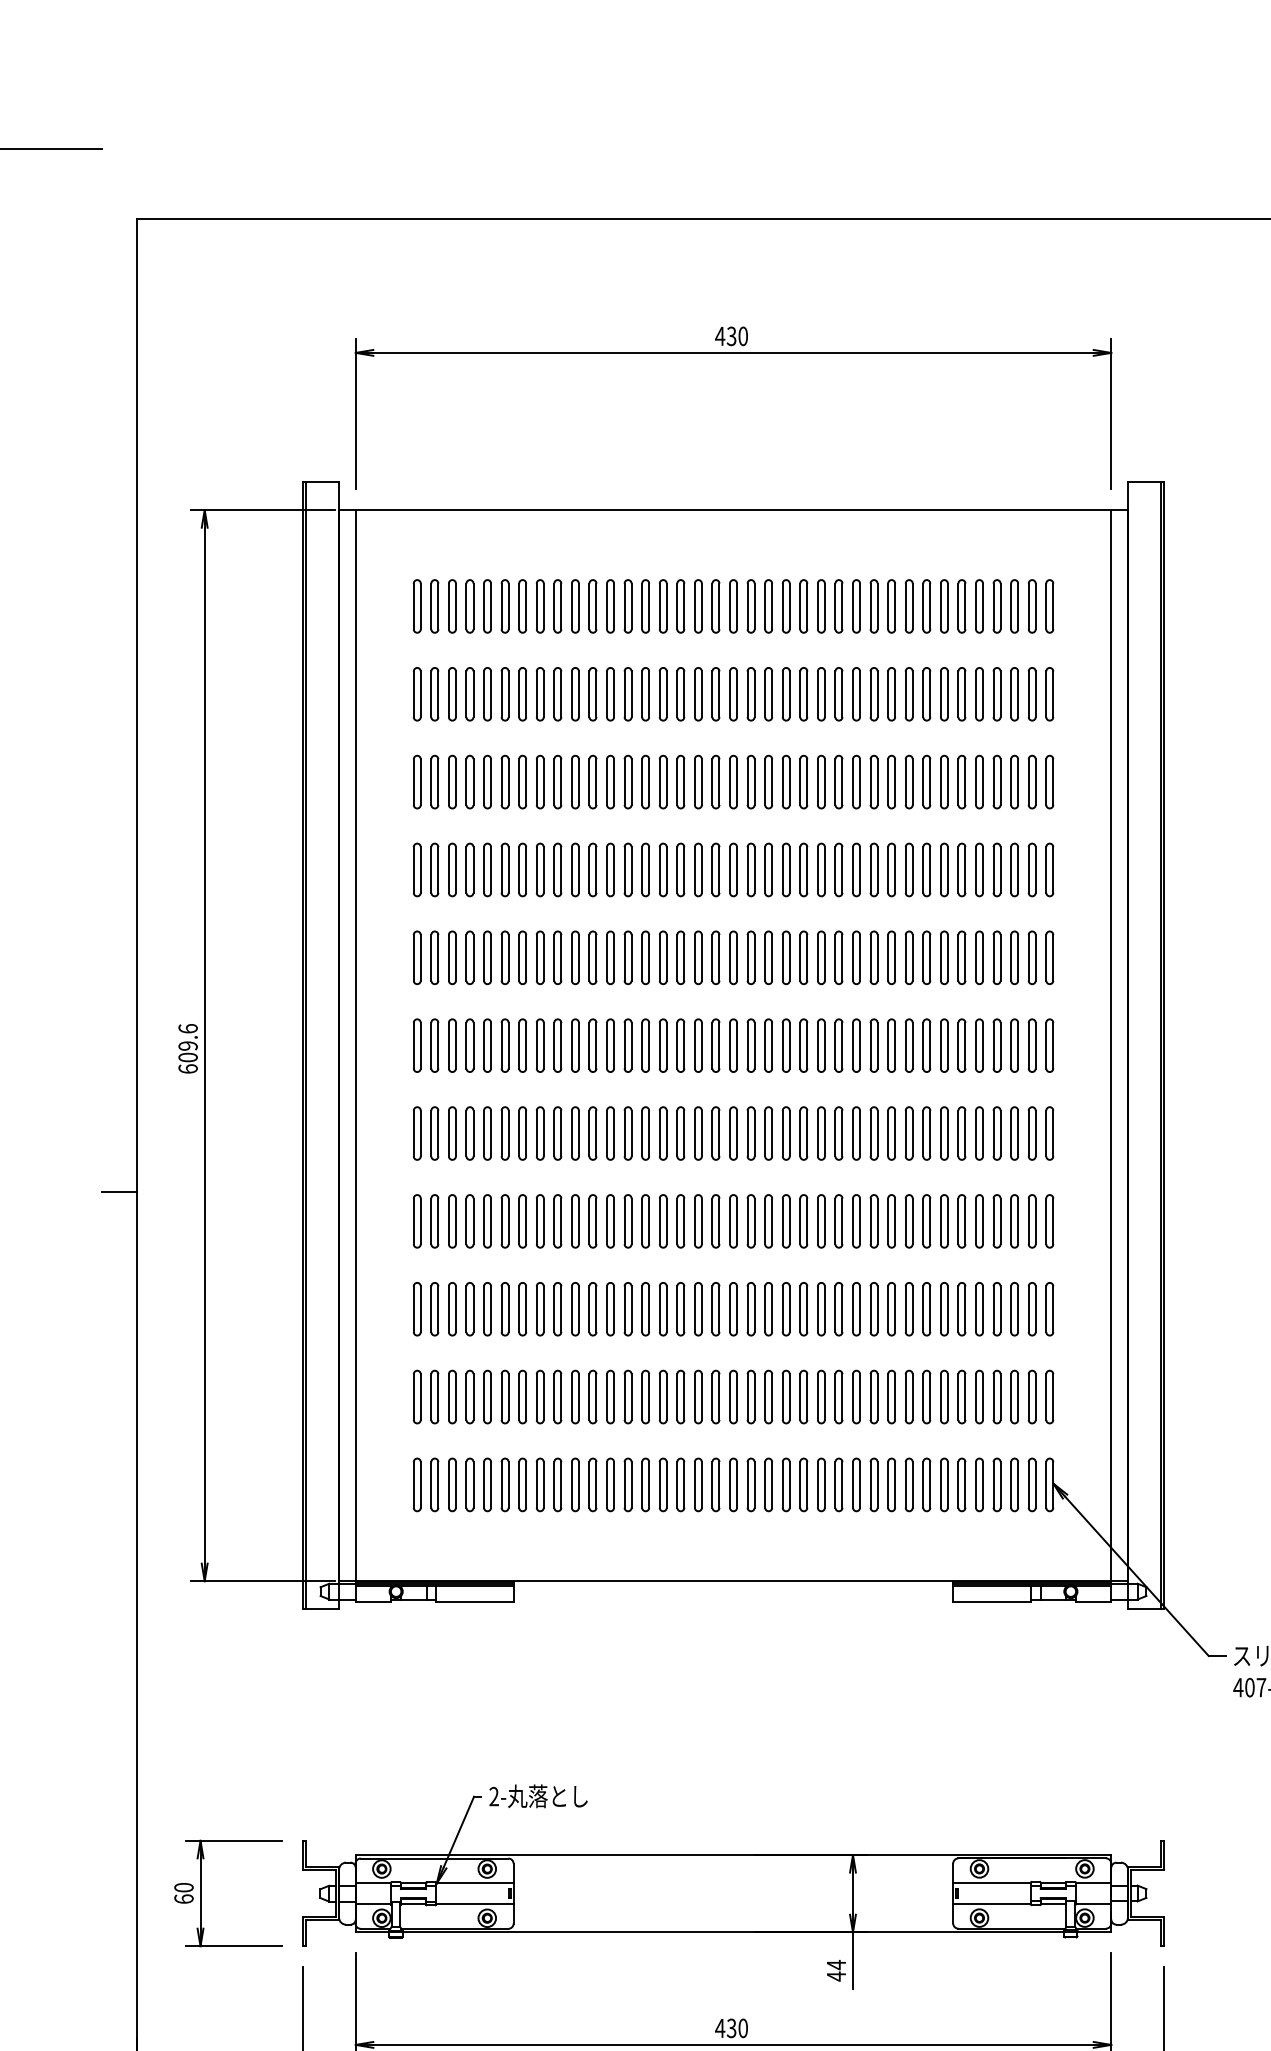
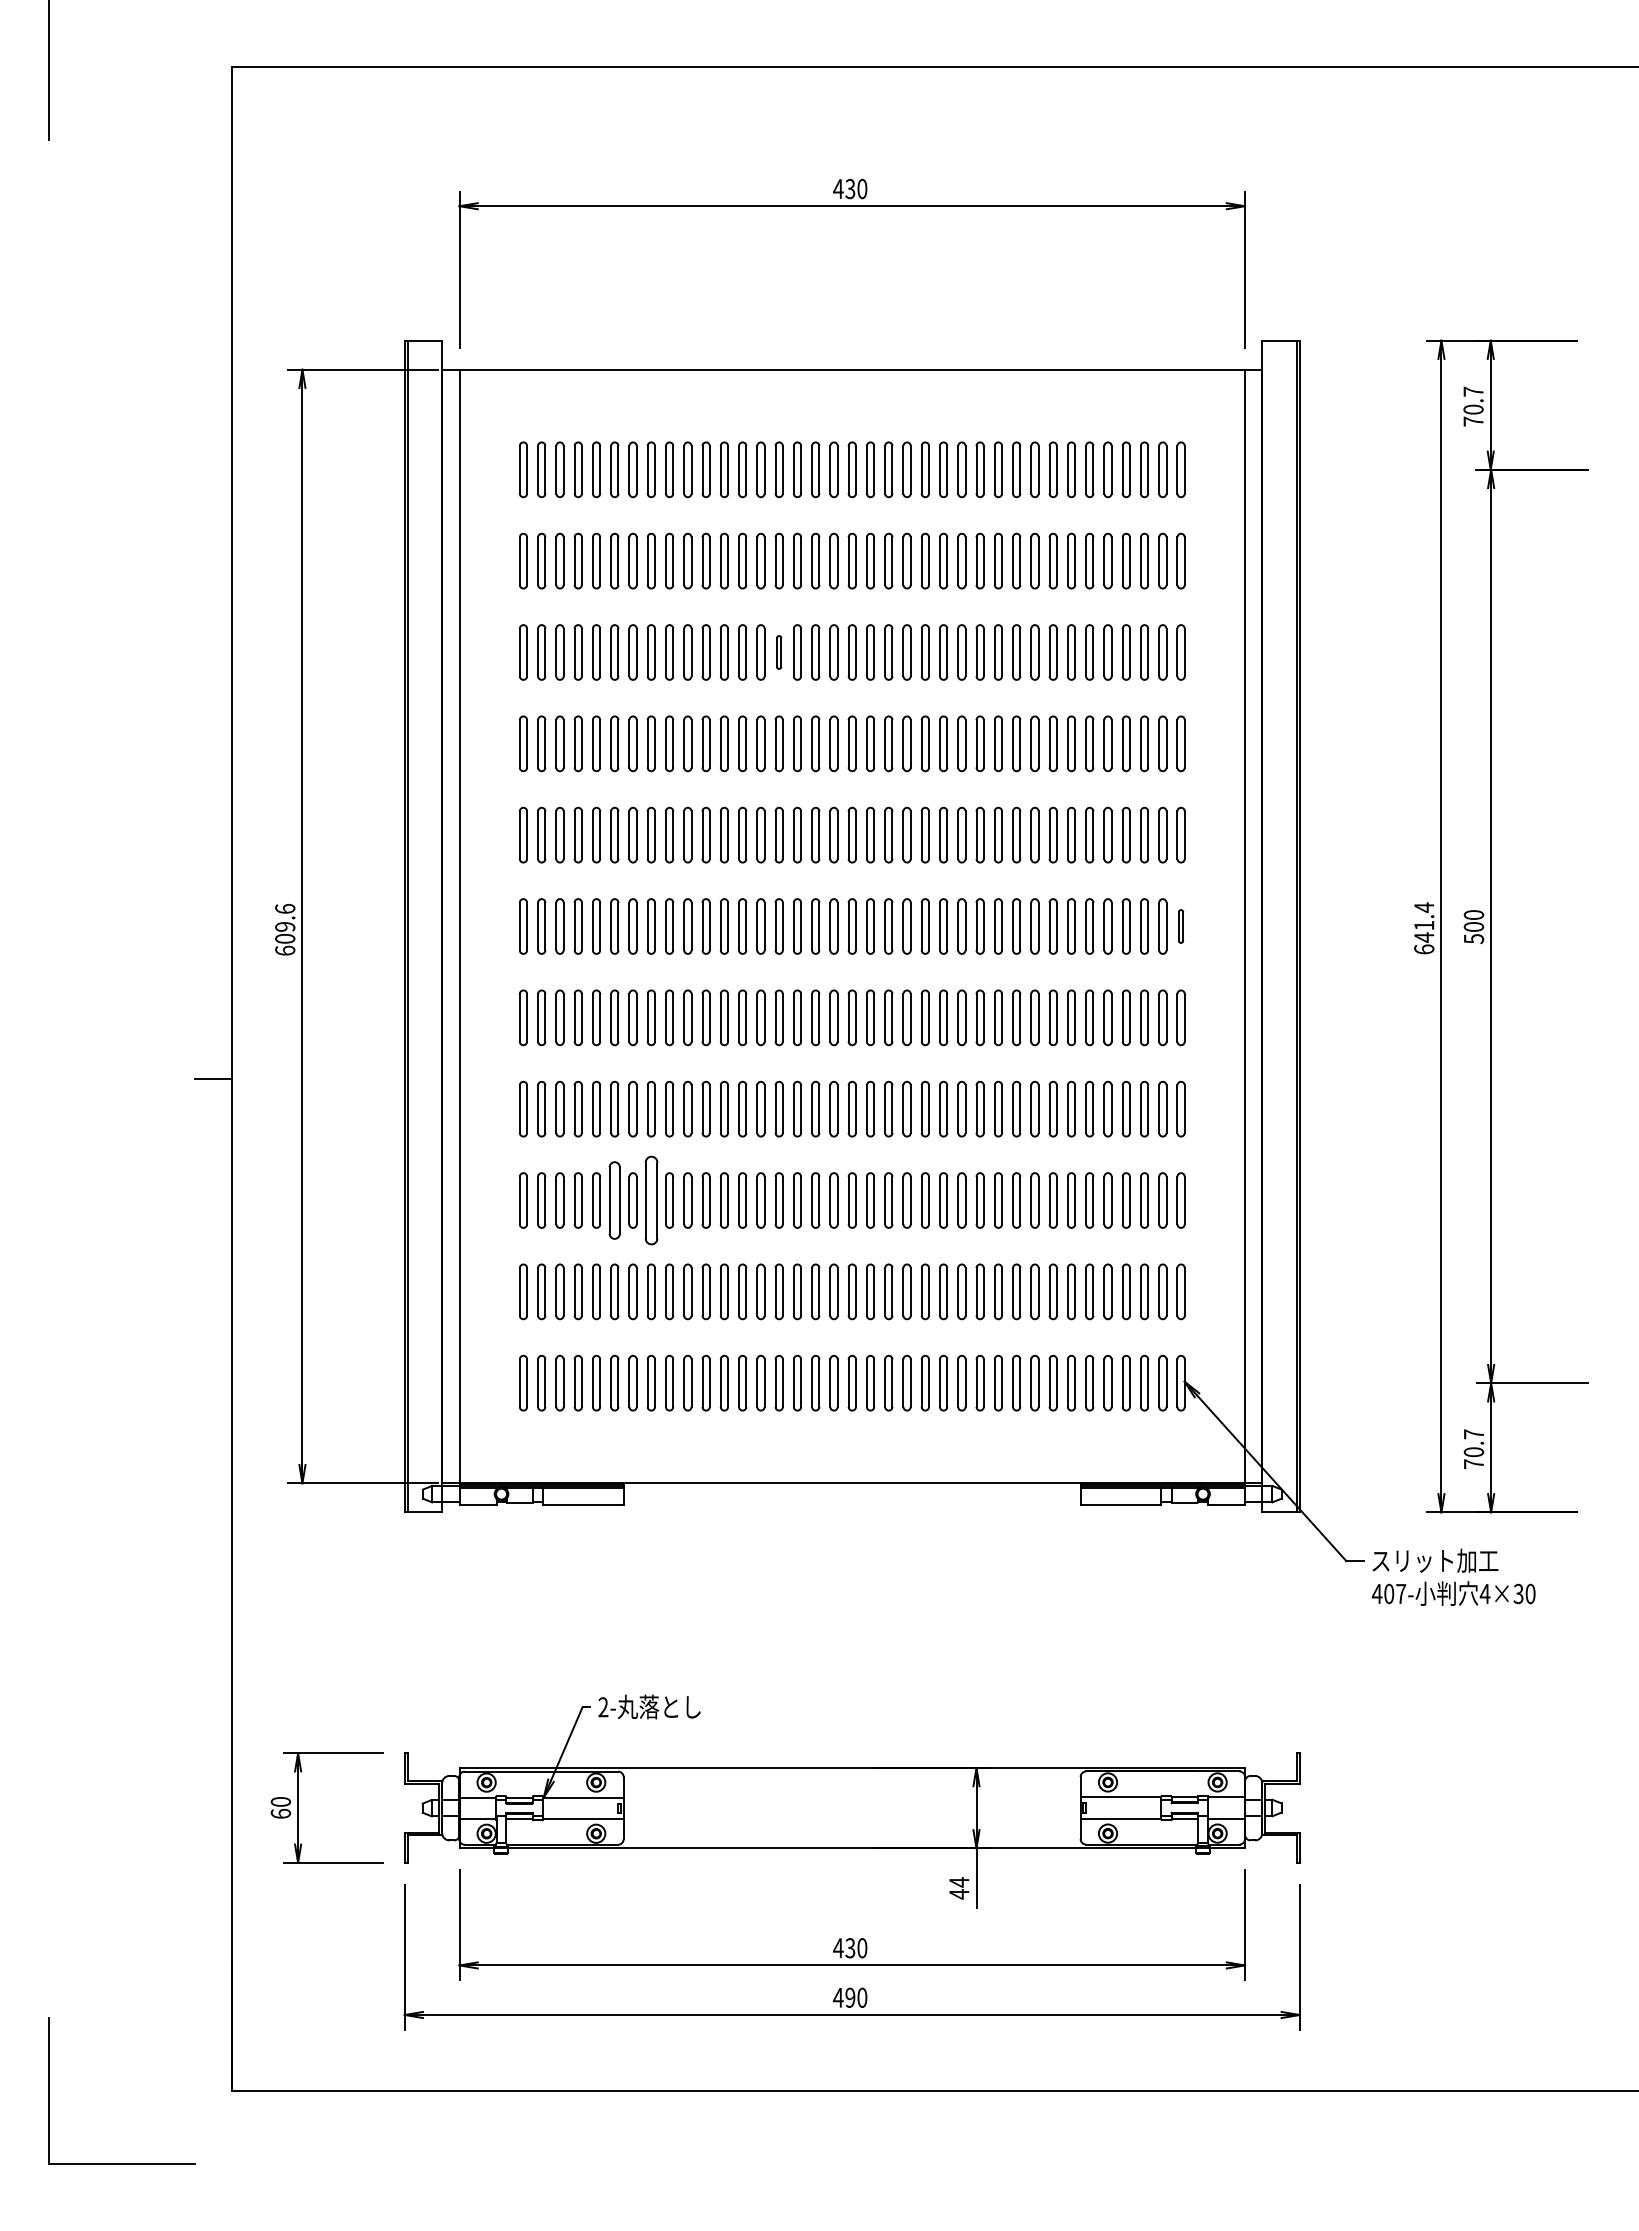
part: (662, 782) -> (778, 652), size x0.6
part: (1049, 1045) -> (1180, 926), size x0.6
part: (504, 1309) -> (614, 1200), size x1.4
part: (539, 1309) -> (650, 1200), size x1.6

